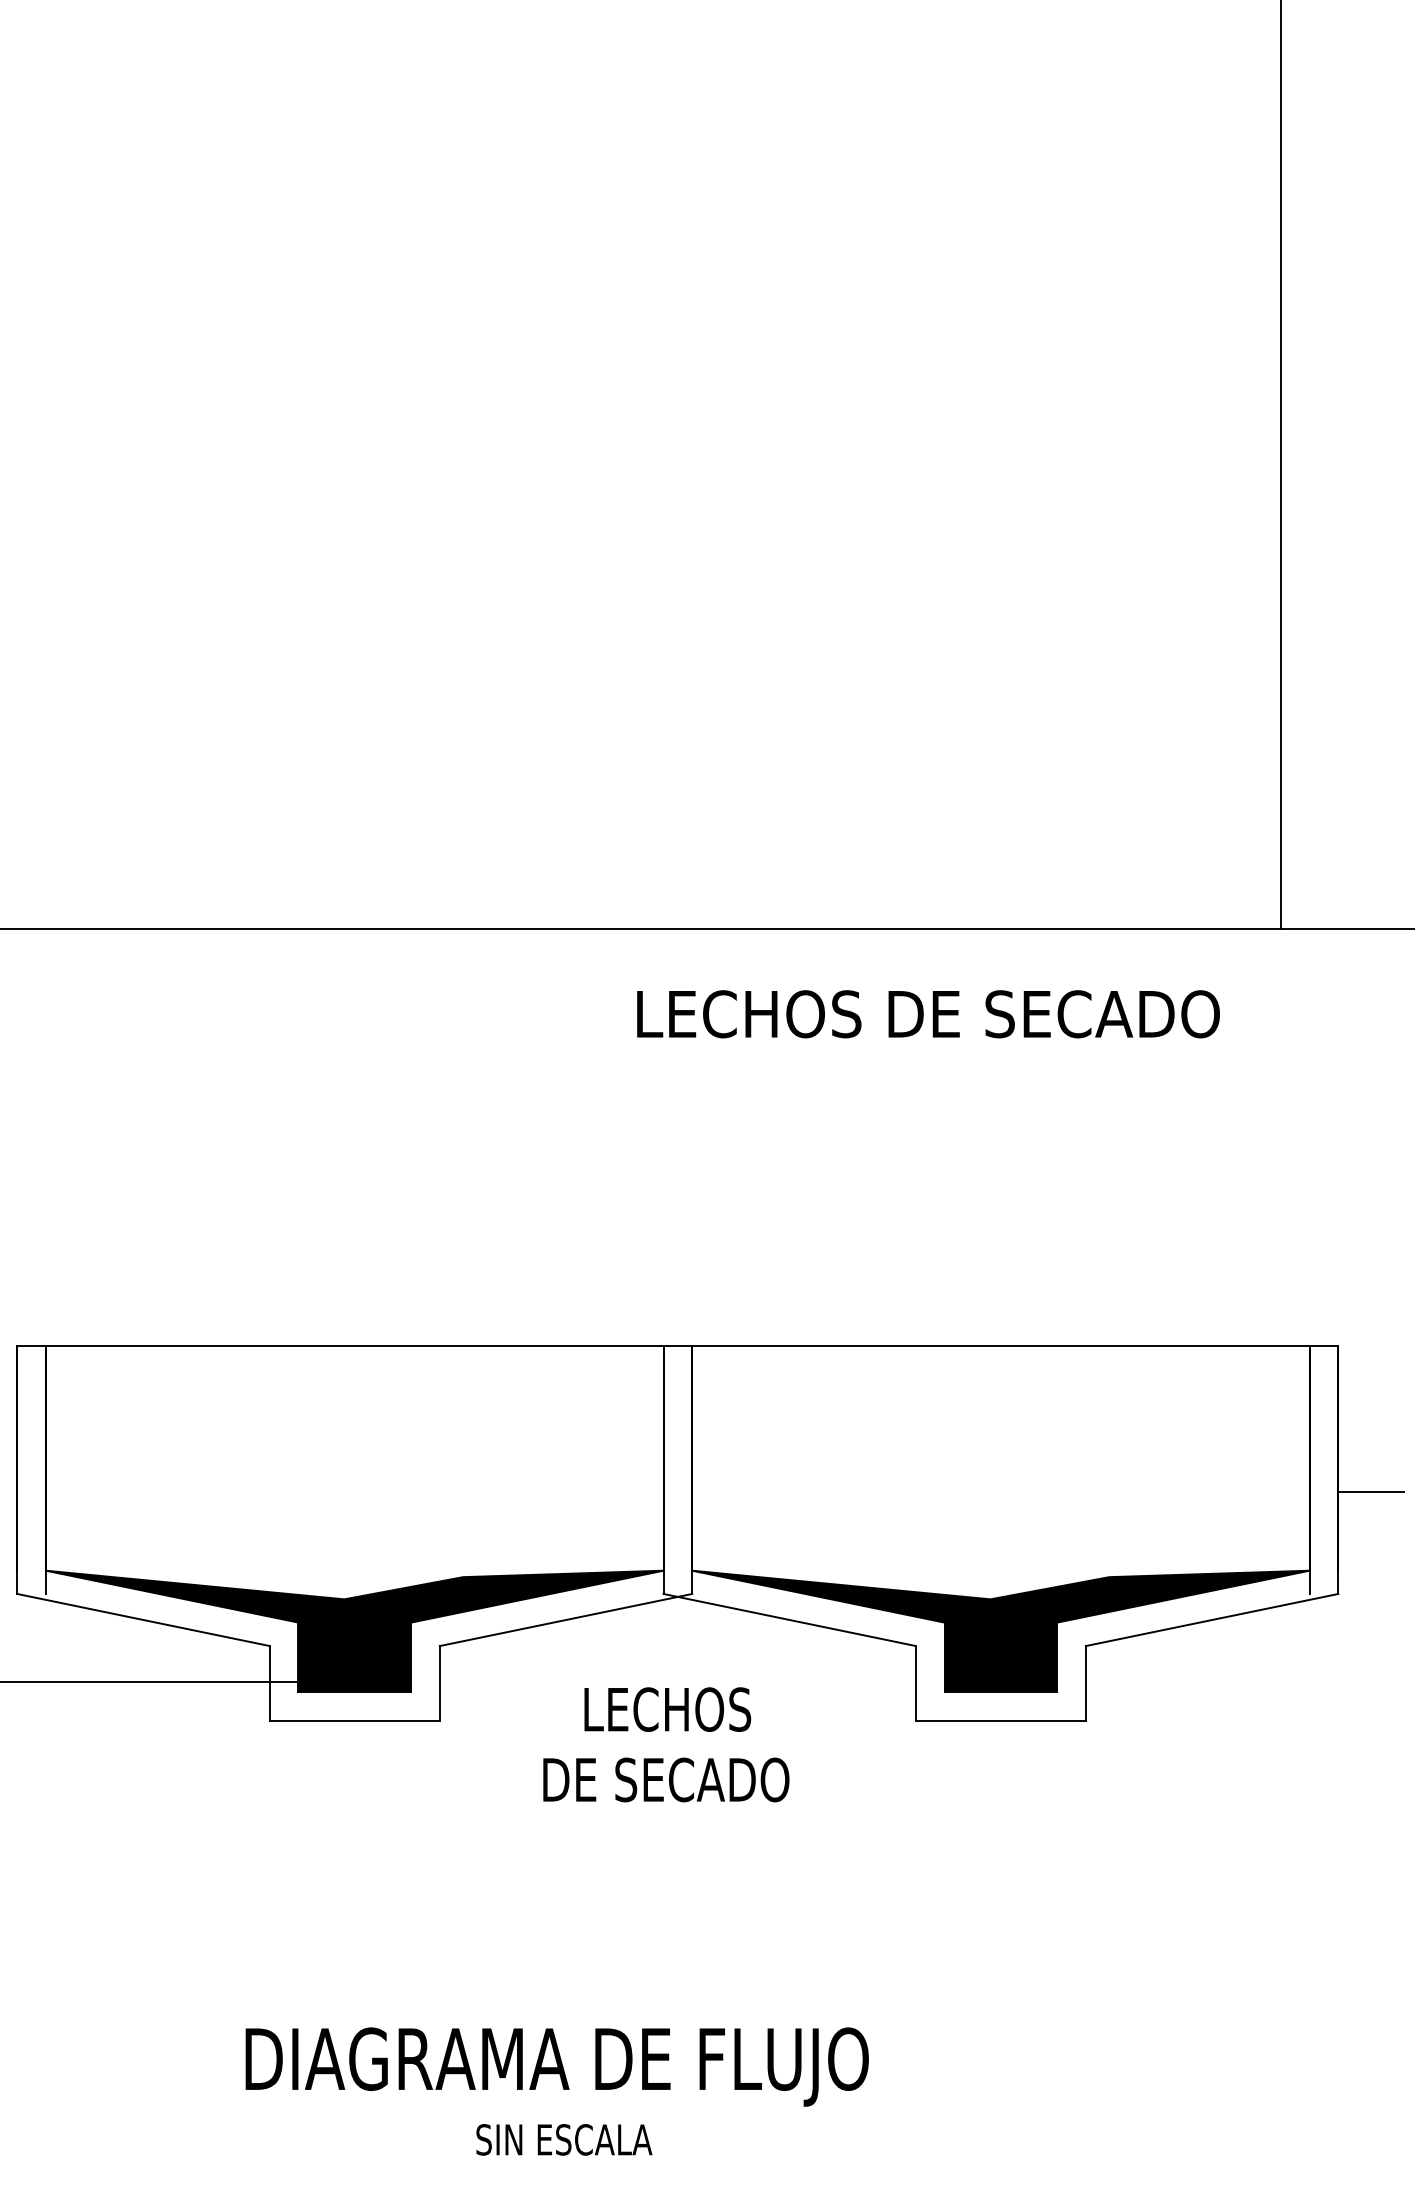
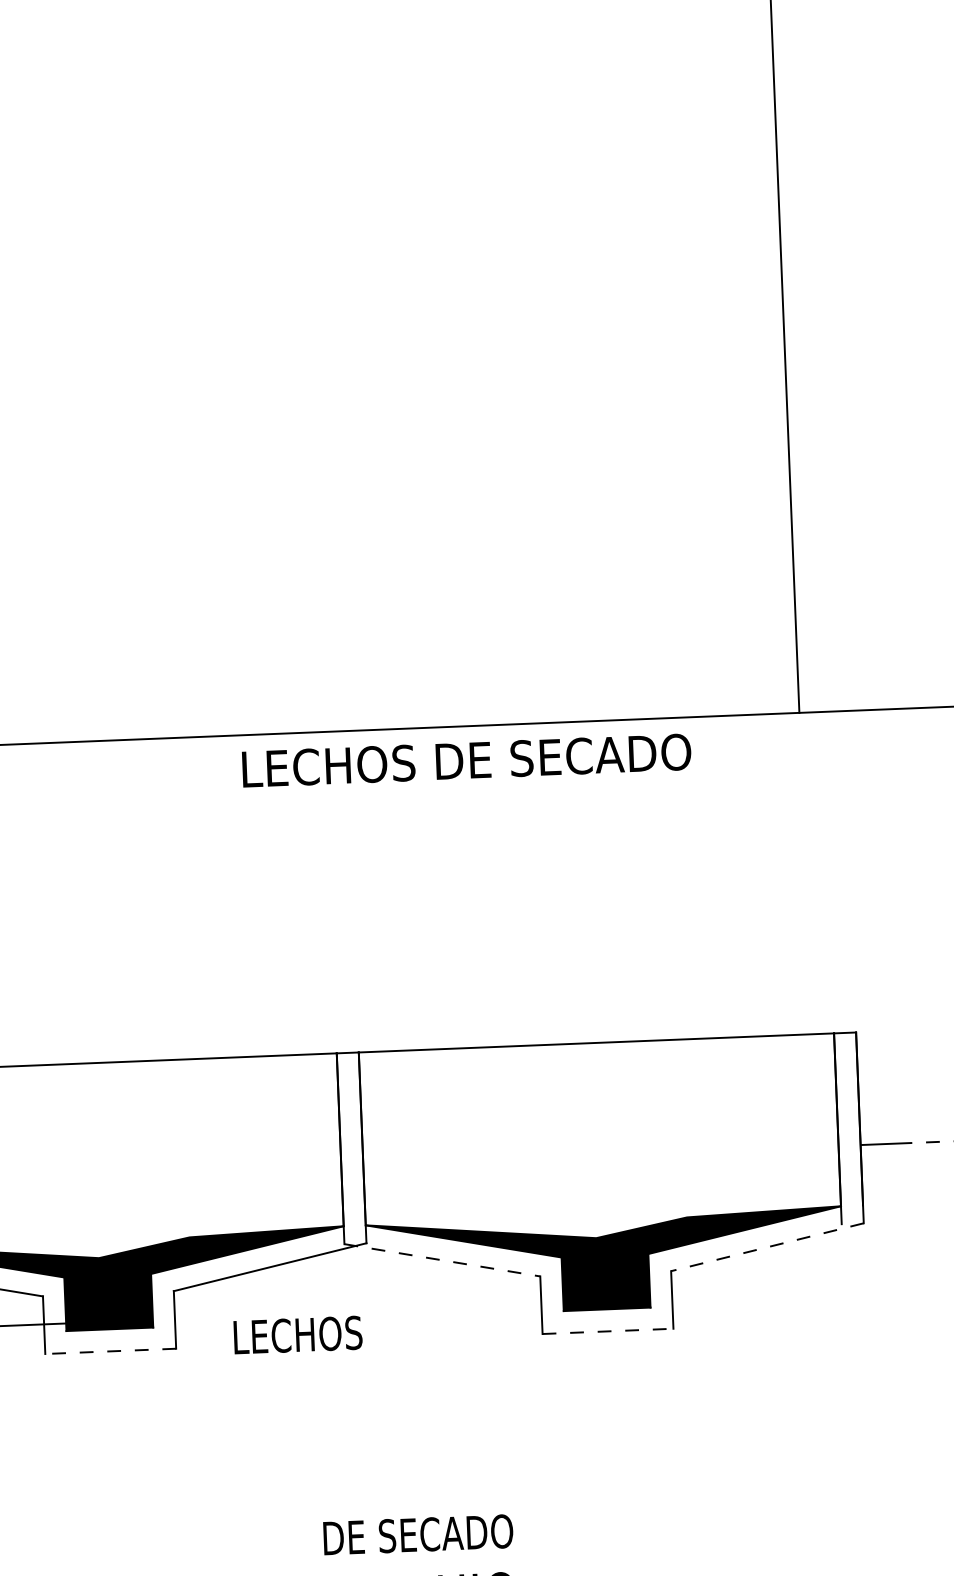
text: (928, 1014) -> (466, 760), moved
line: (789, 1620) -> (442, 1260), solid -> dashed
line: (1212, 1620) -> (767, 1247), solid -> dashed
text: (667, 1709) -> (297, 1335), moved
line: (354, 1720) -> (110, 1351), solid -> dashed
line: (1001, 1720) -> (608, 1331), solid -> dashed
text: (666, 1779) -> (418, 1534), moved

